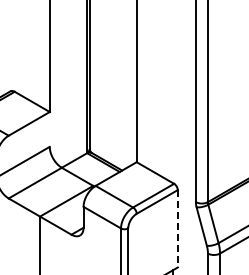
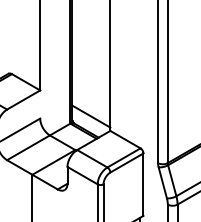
line: (112, 144) -> (90, 116), added
line: (177, 228) -> (143, 184), dashed -> solid

